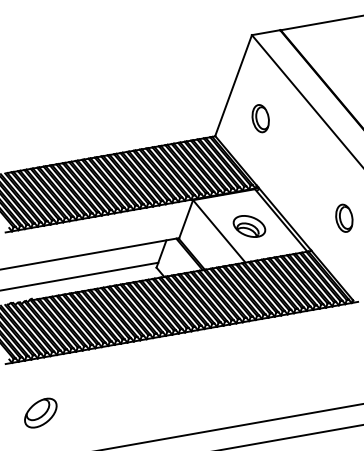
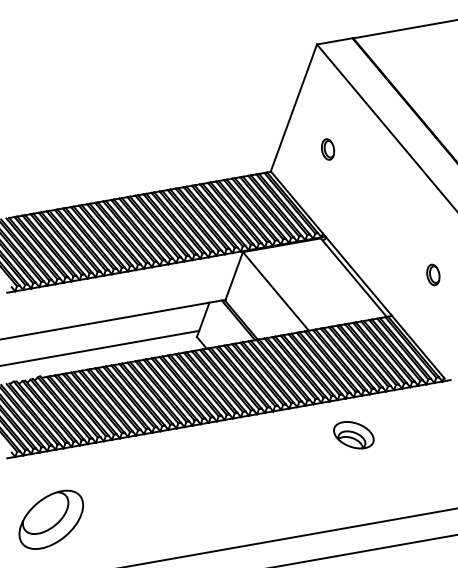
part: (260, 118) -> (327, 149), size x0.6
part: (344, 217) -> (433, 274), size x0.6
part: (249, 226) -> (353, 435), moved
part: (40, 413) -> (51, 520), size x1.6

